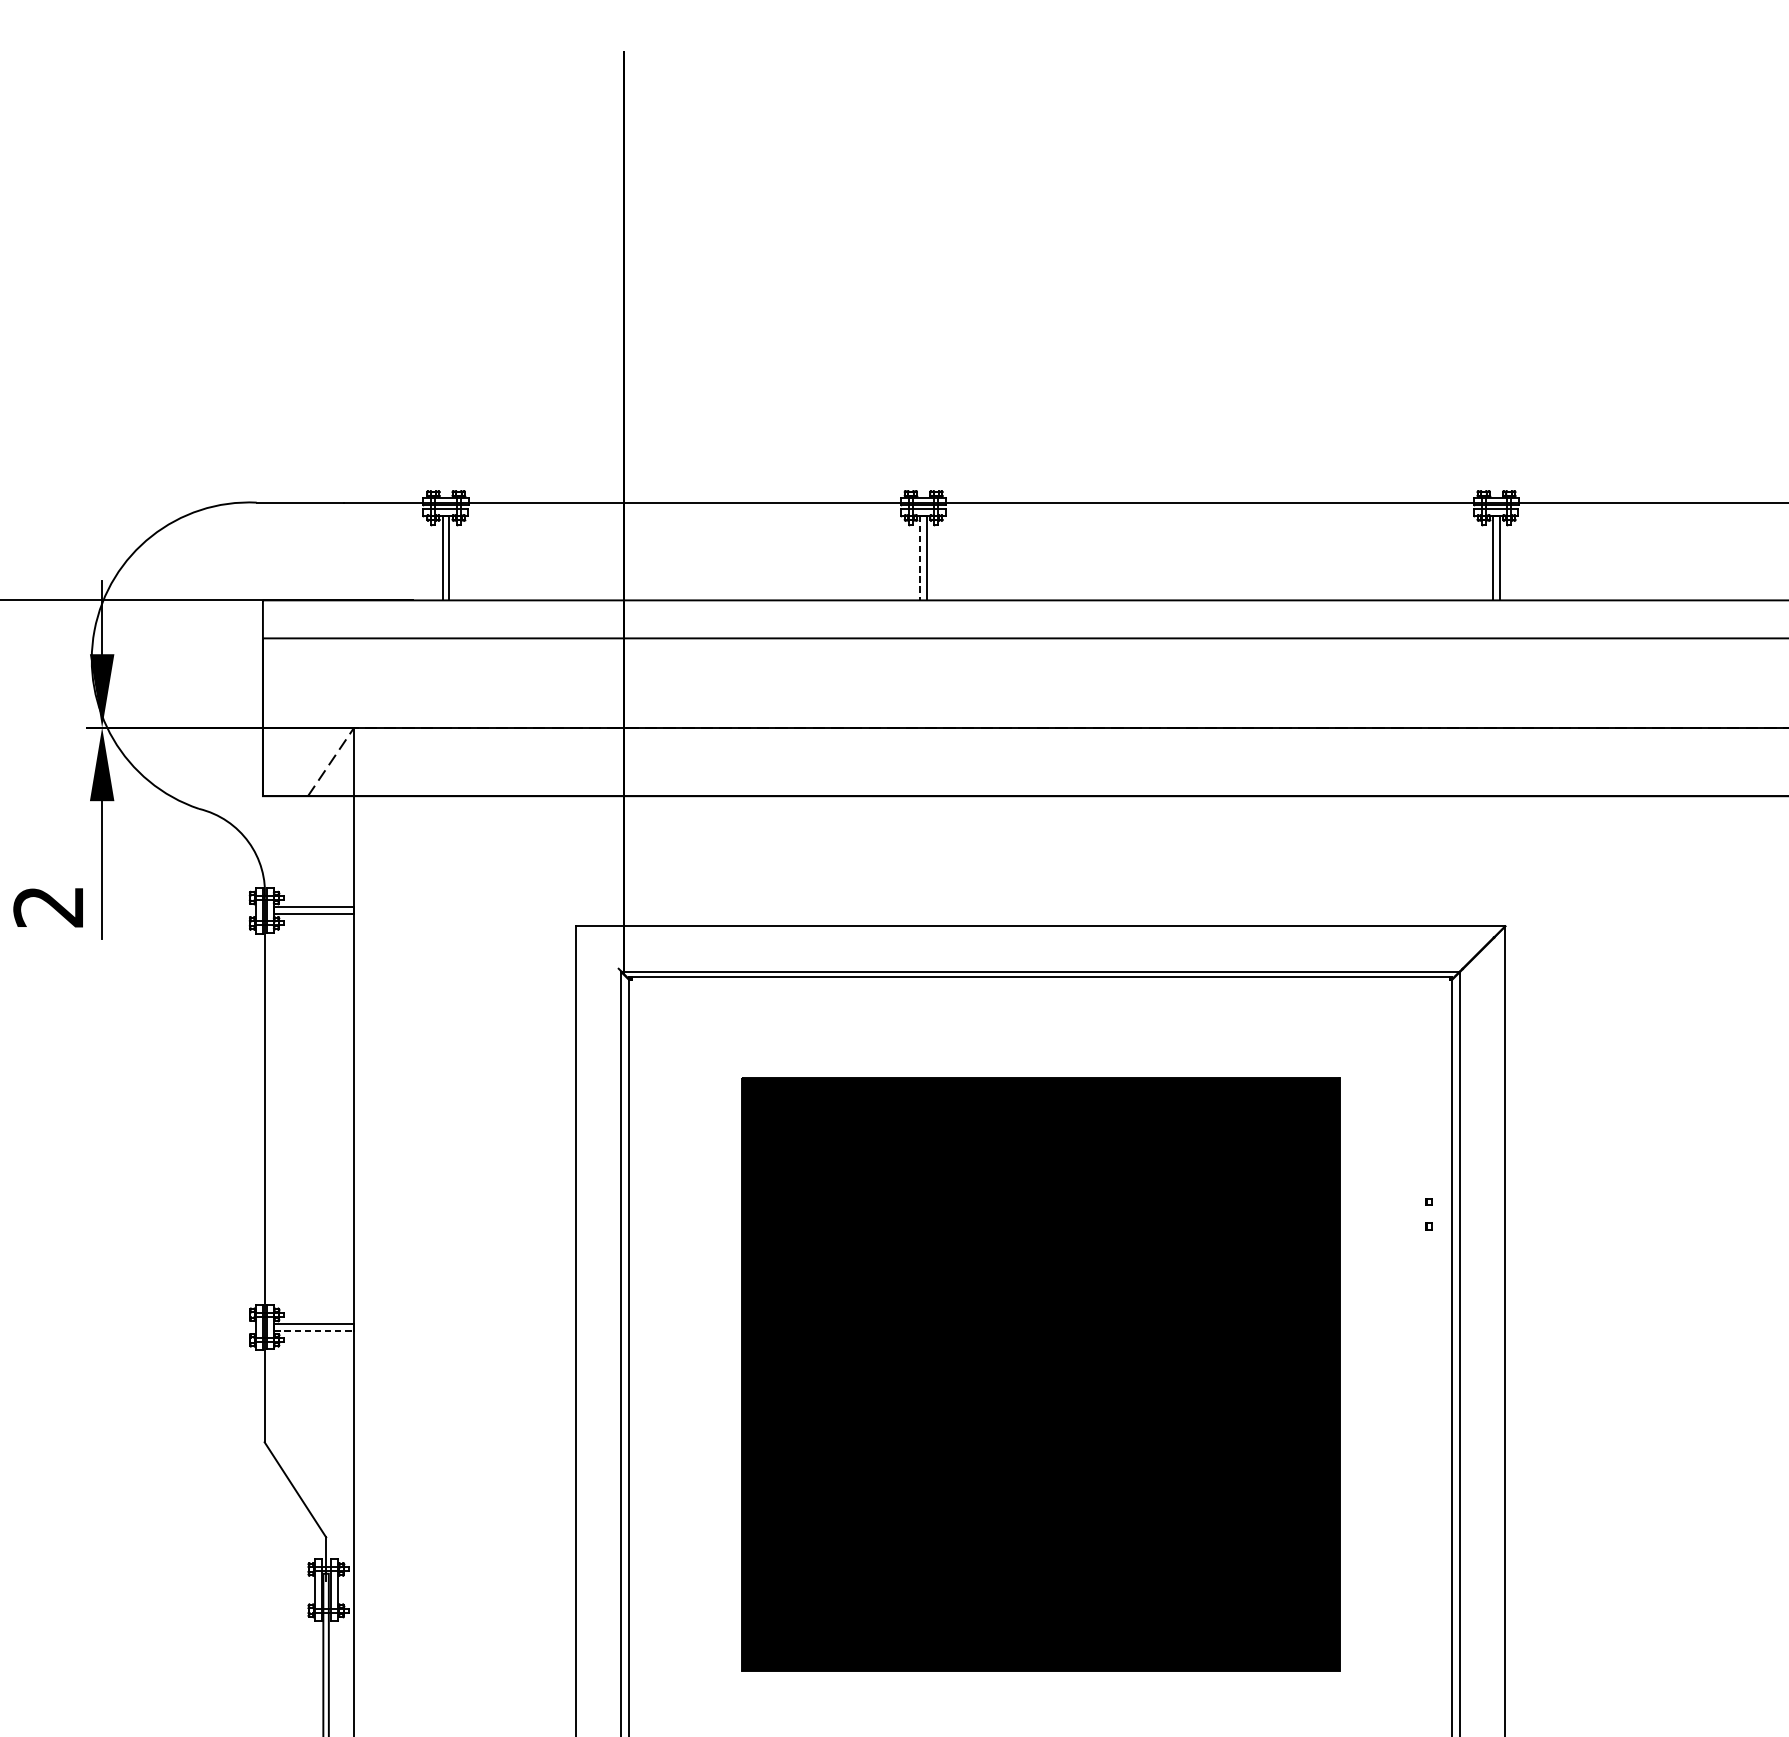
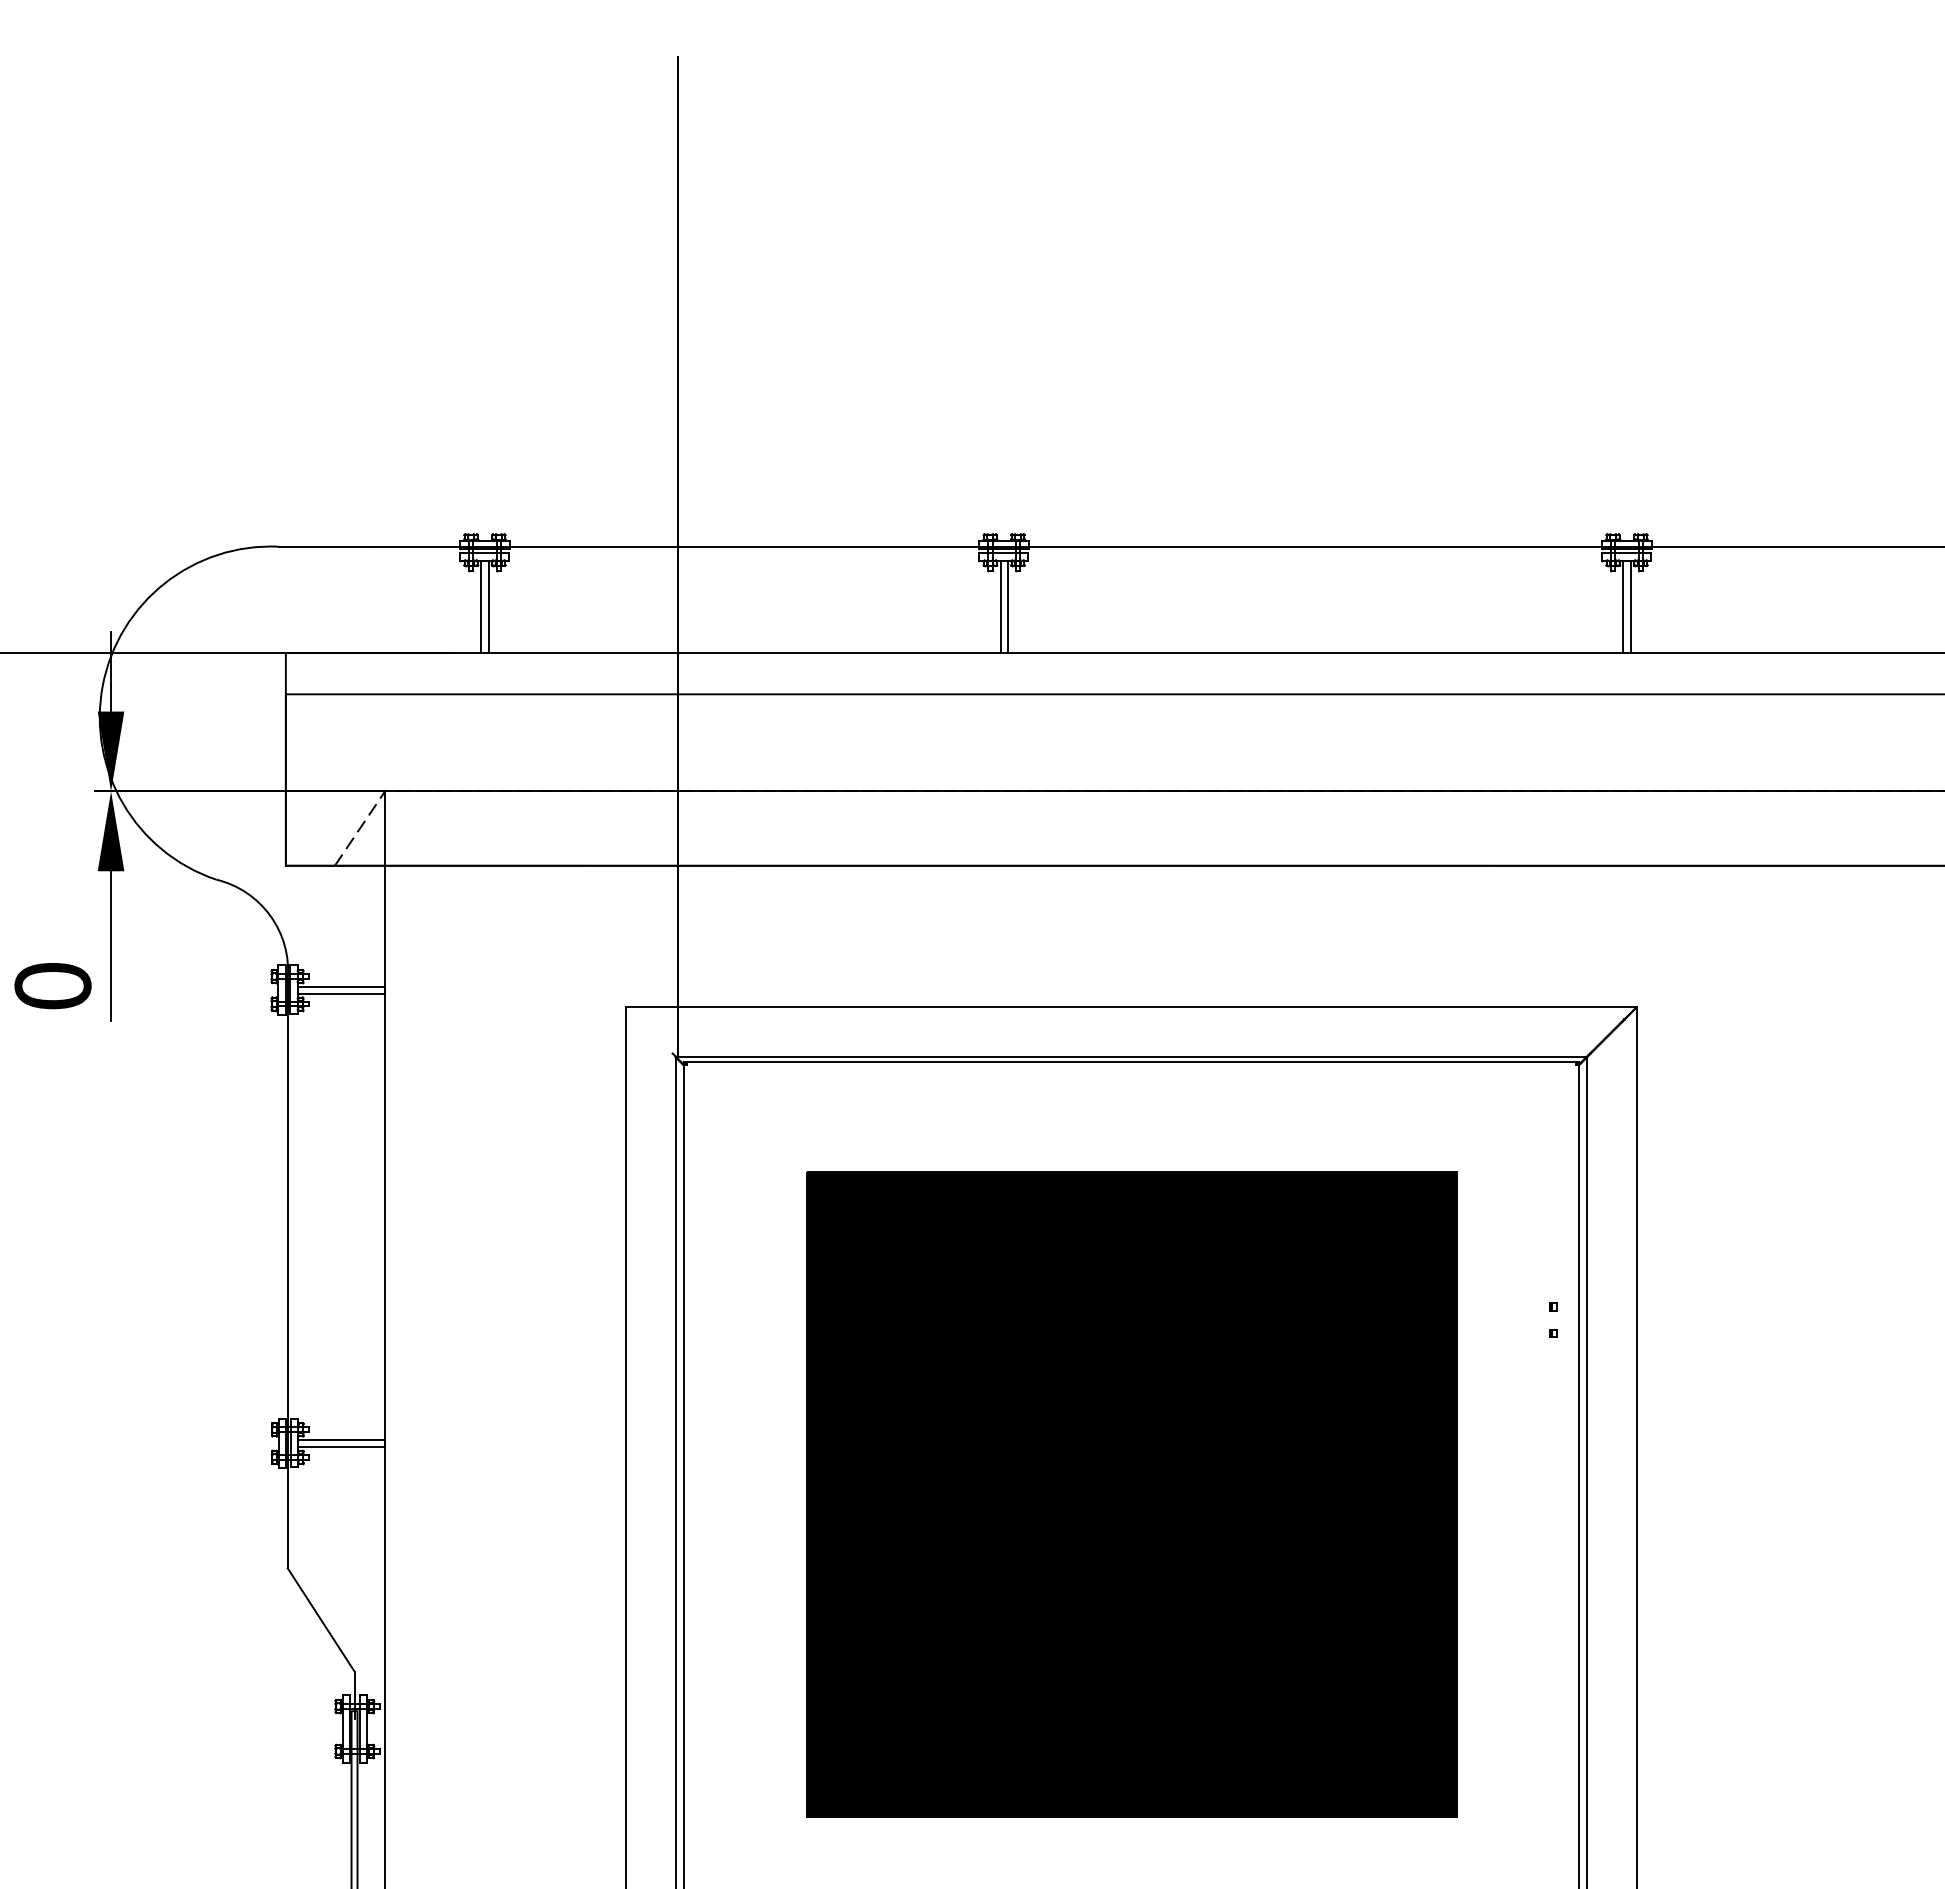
line: (920, 558) -> (1000, 607), dashed -> solid
text: (48, 907) -> (52, 986), 2 -> 0
line: (314, 1331) -> (341, 1447), dashed -> solid

